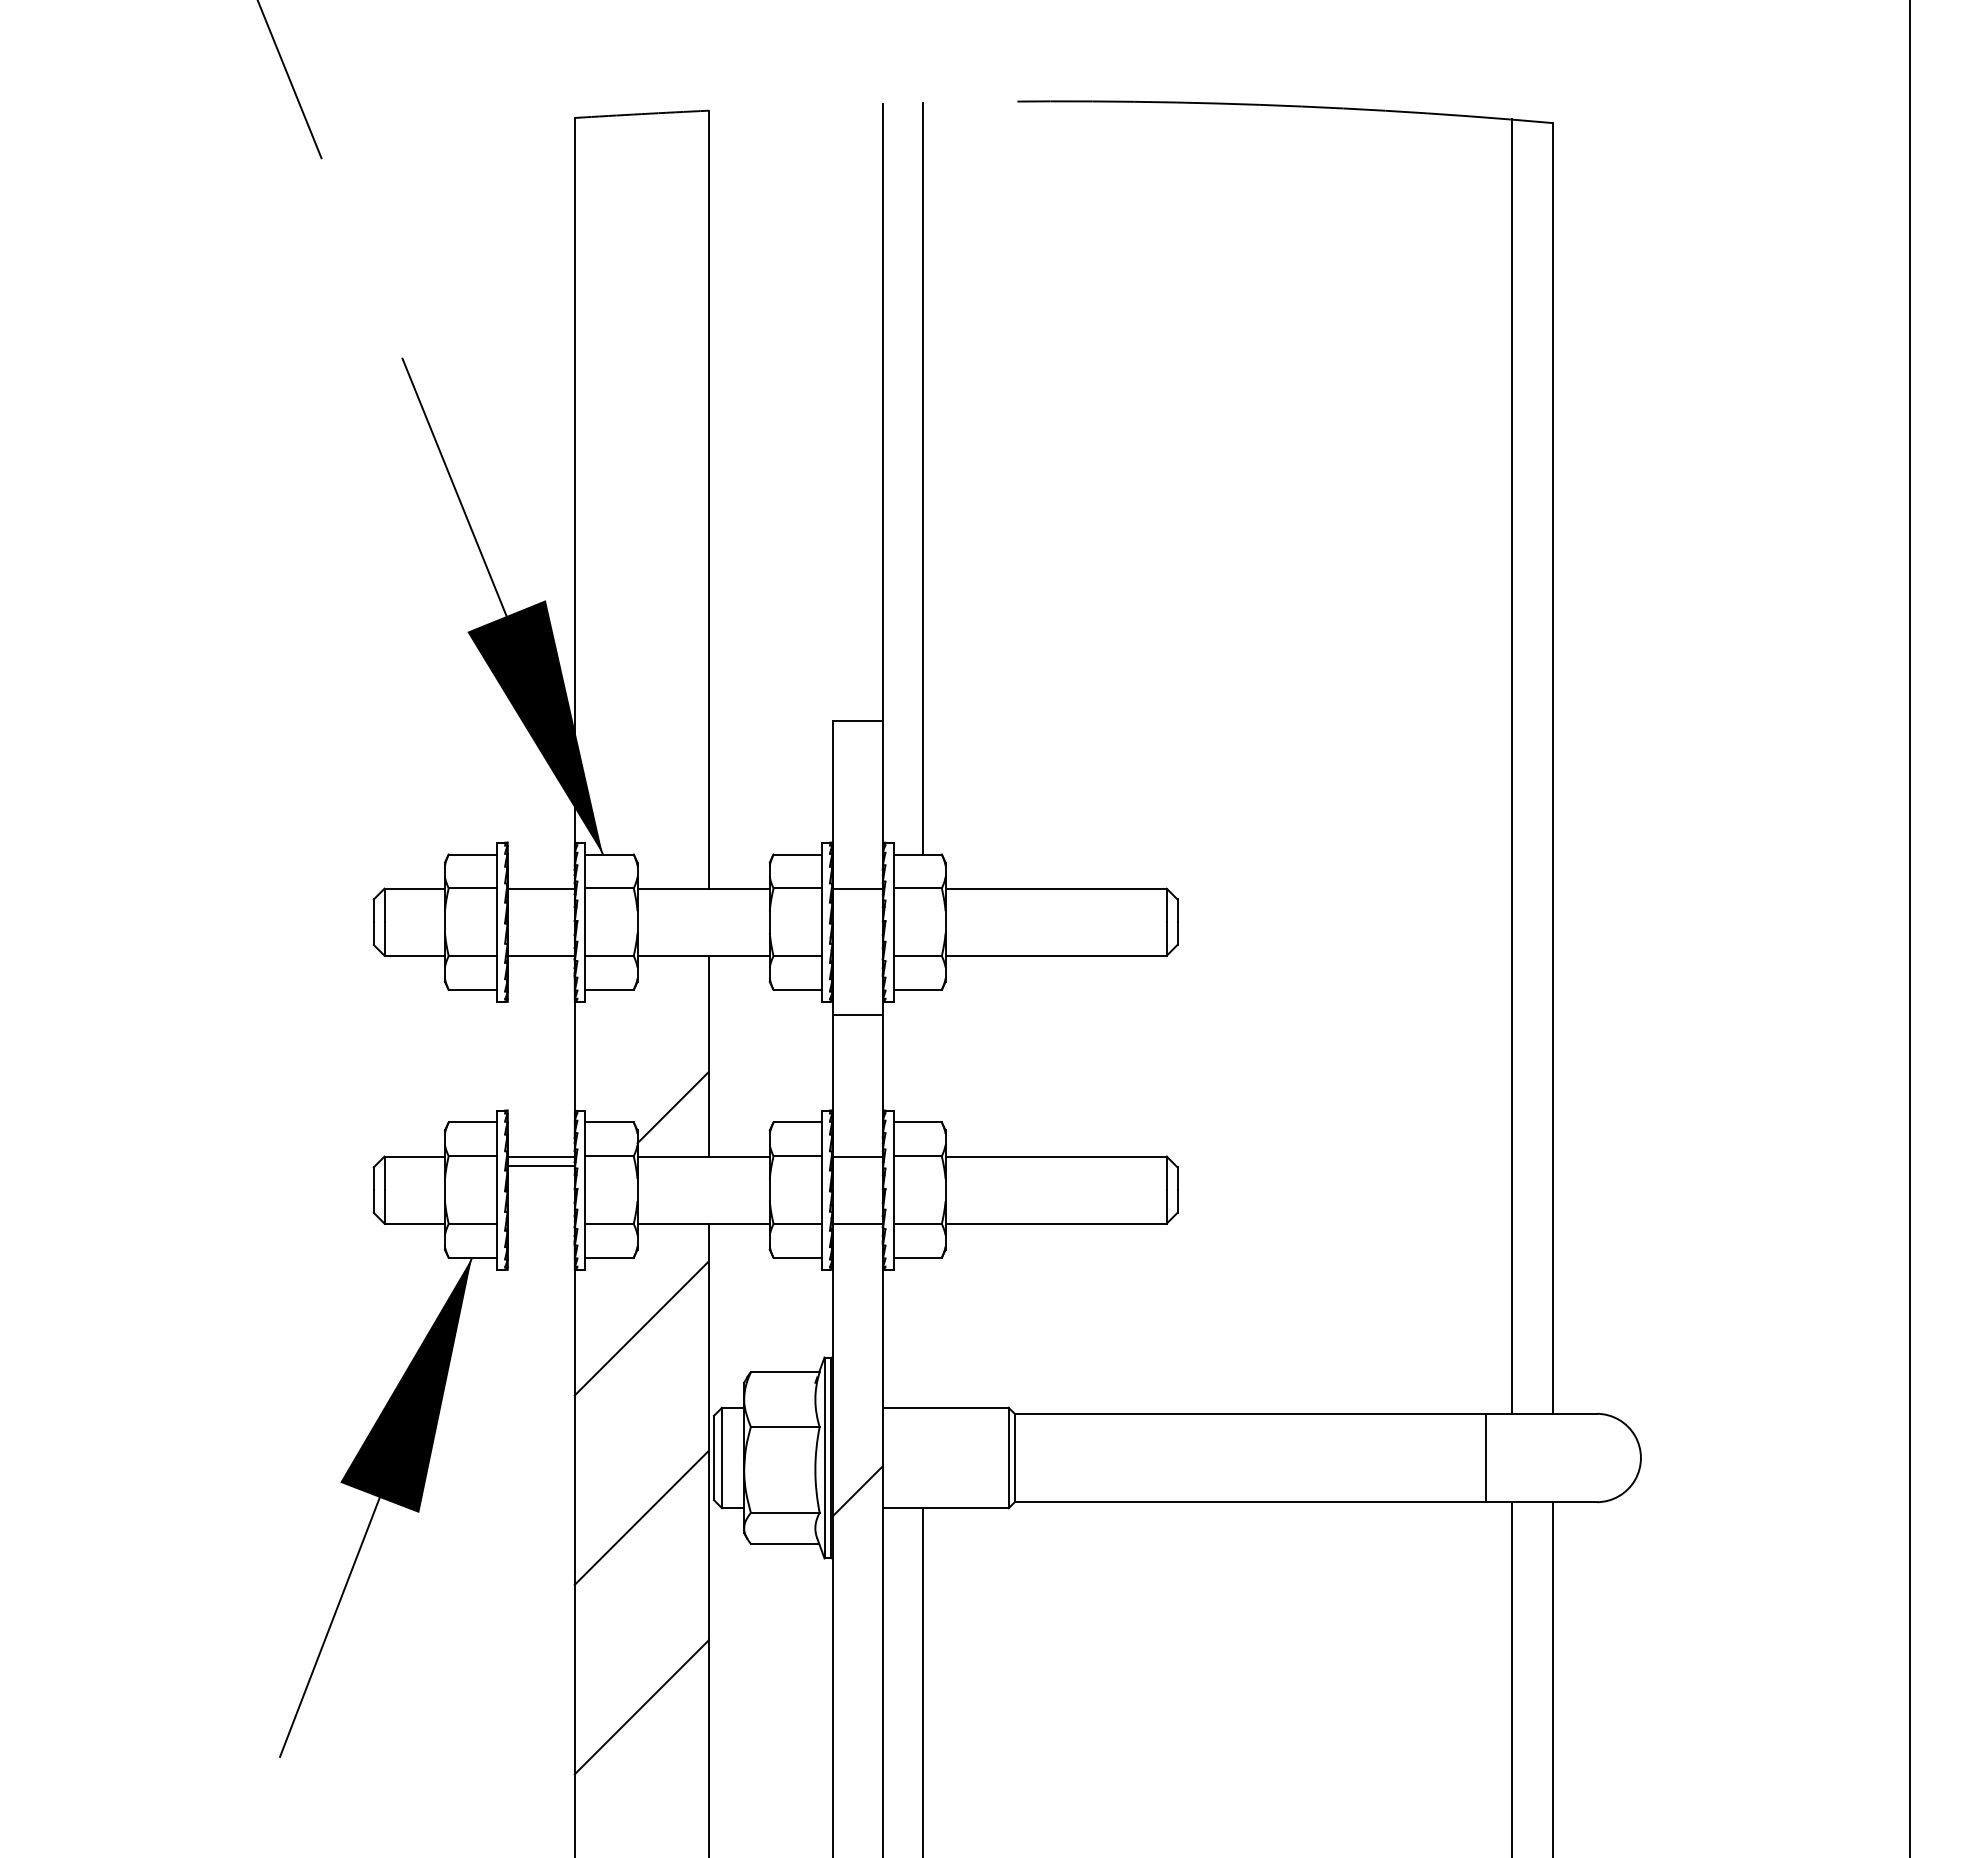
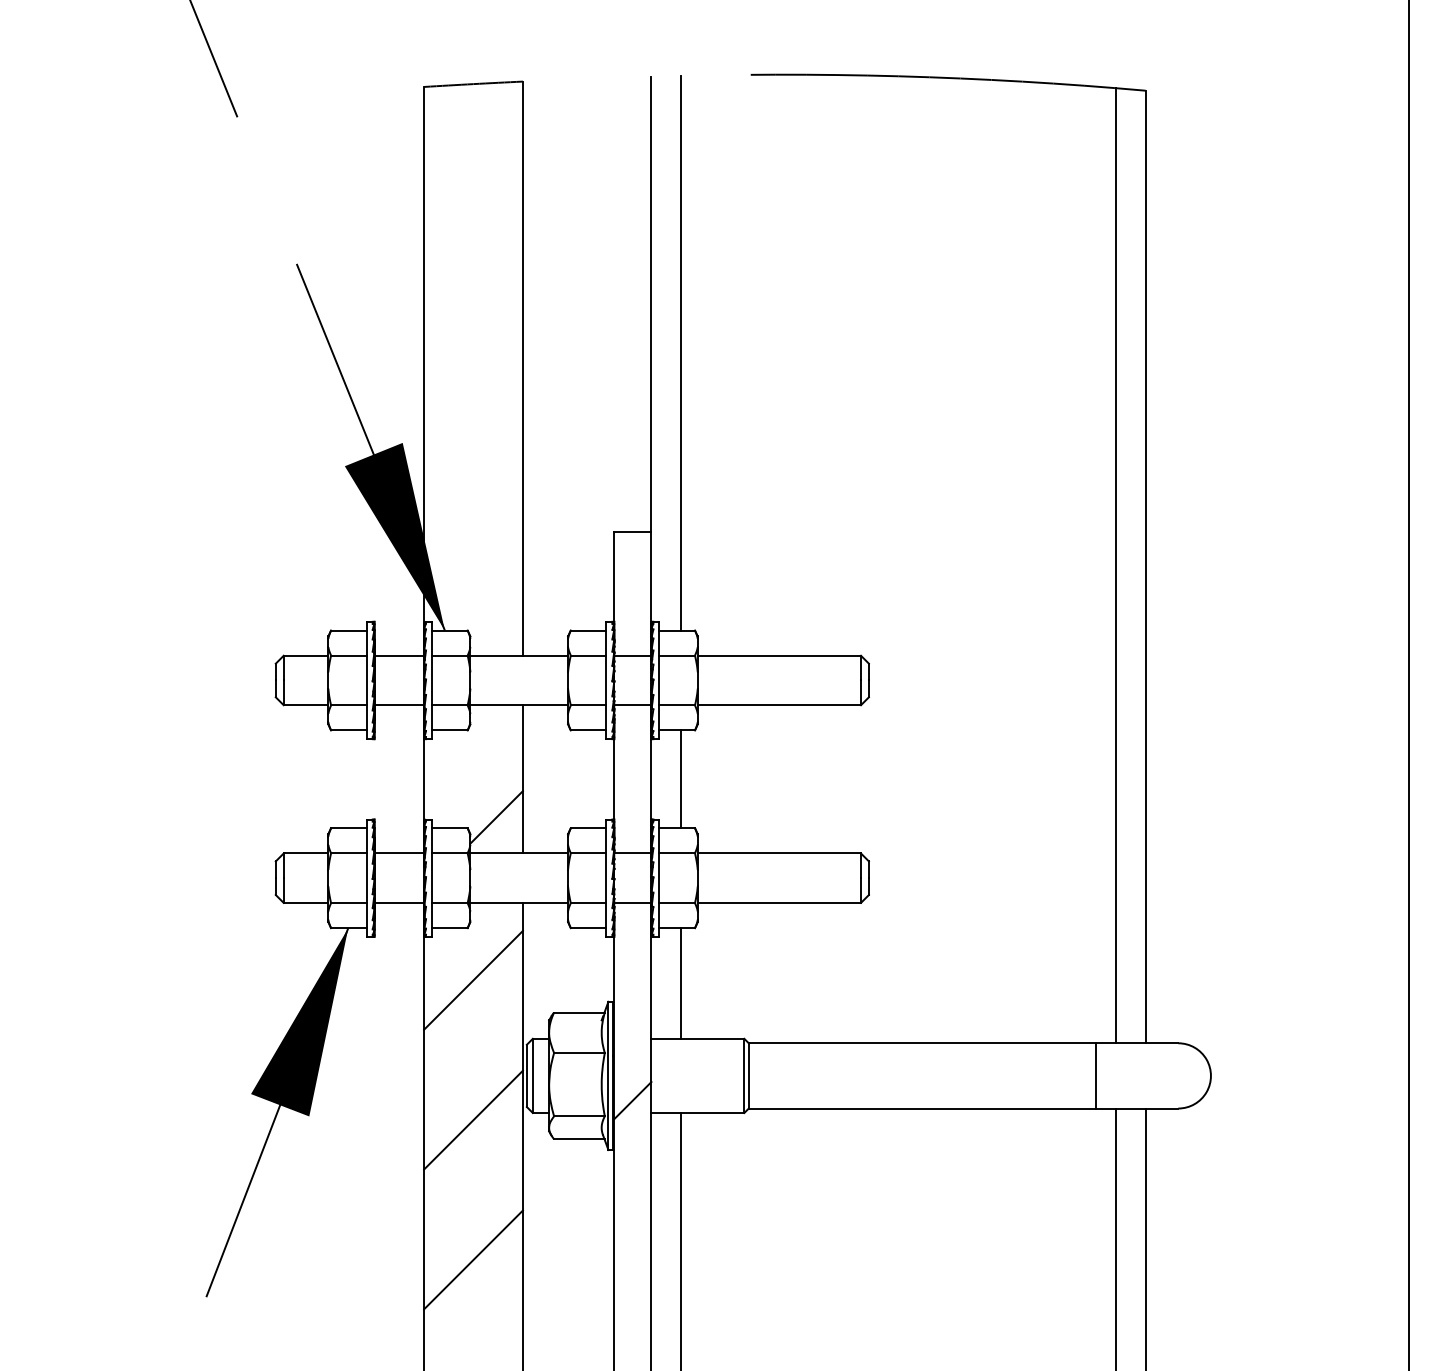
line: (857, 1014) -> (632, 705), moved
line: (923, 1055) -> (681, 778), added
line: (540, 1165) -> (398, 902), moved
line: (923, 1332) -> (681, 983), added

